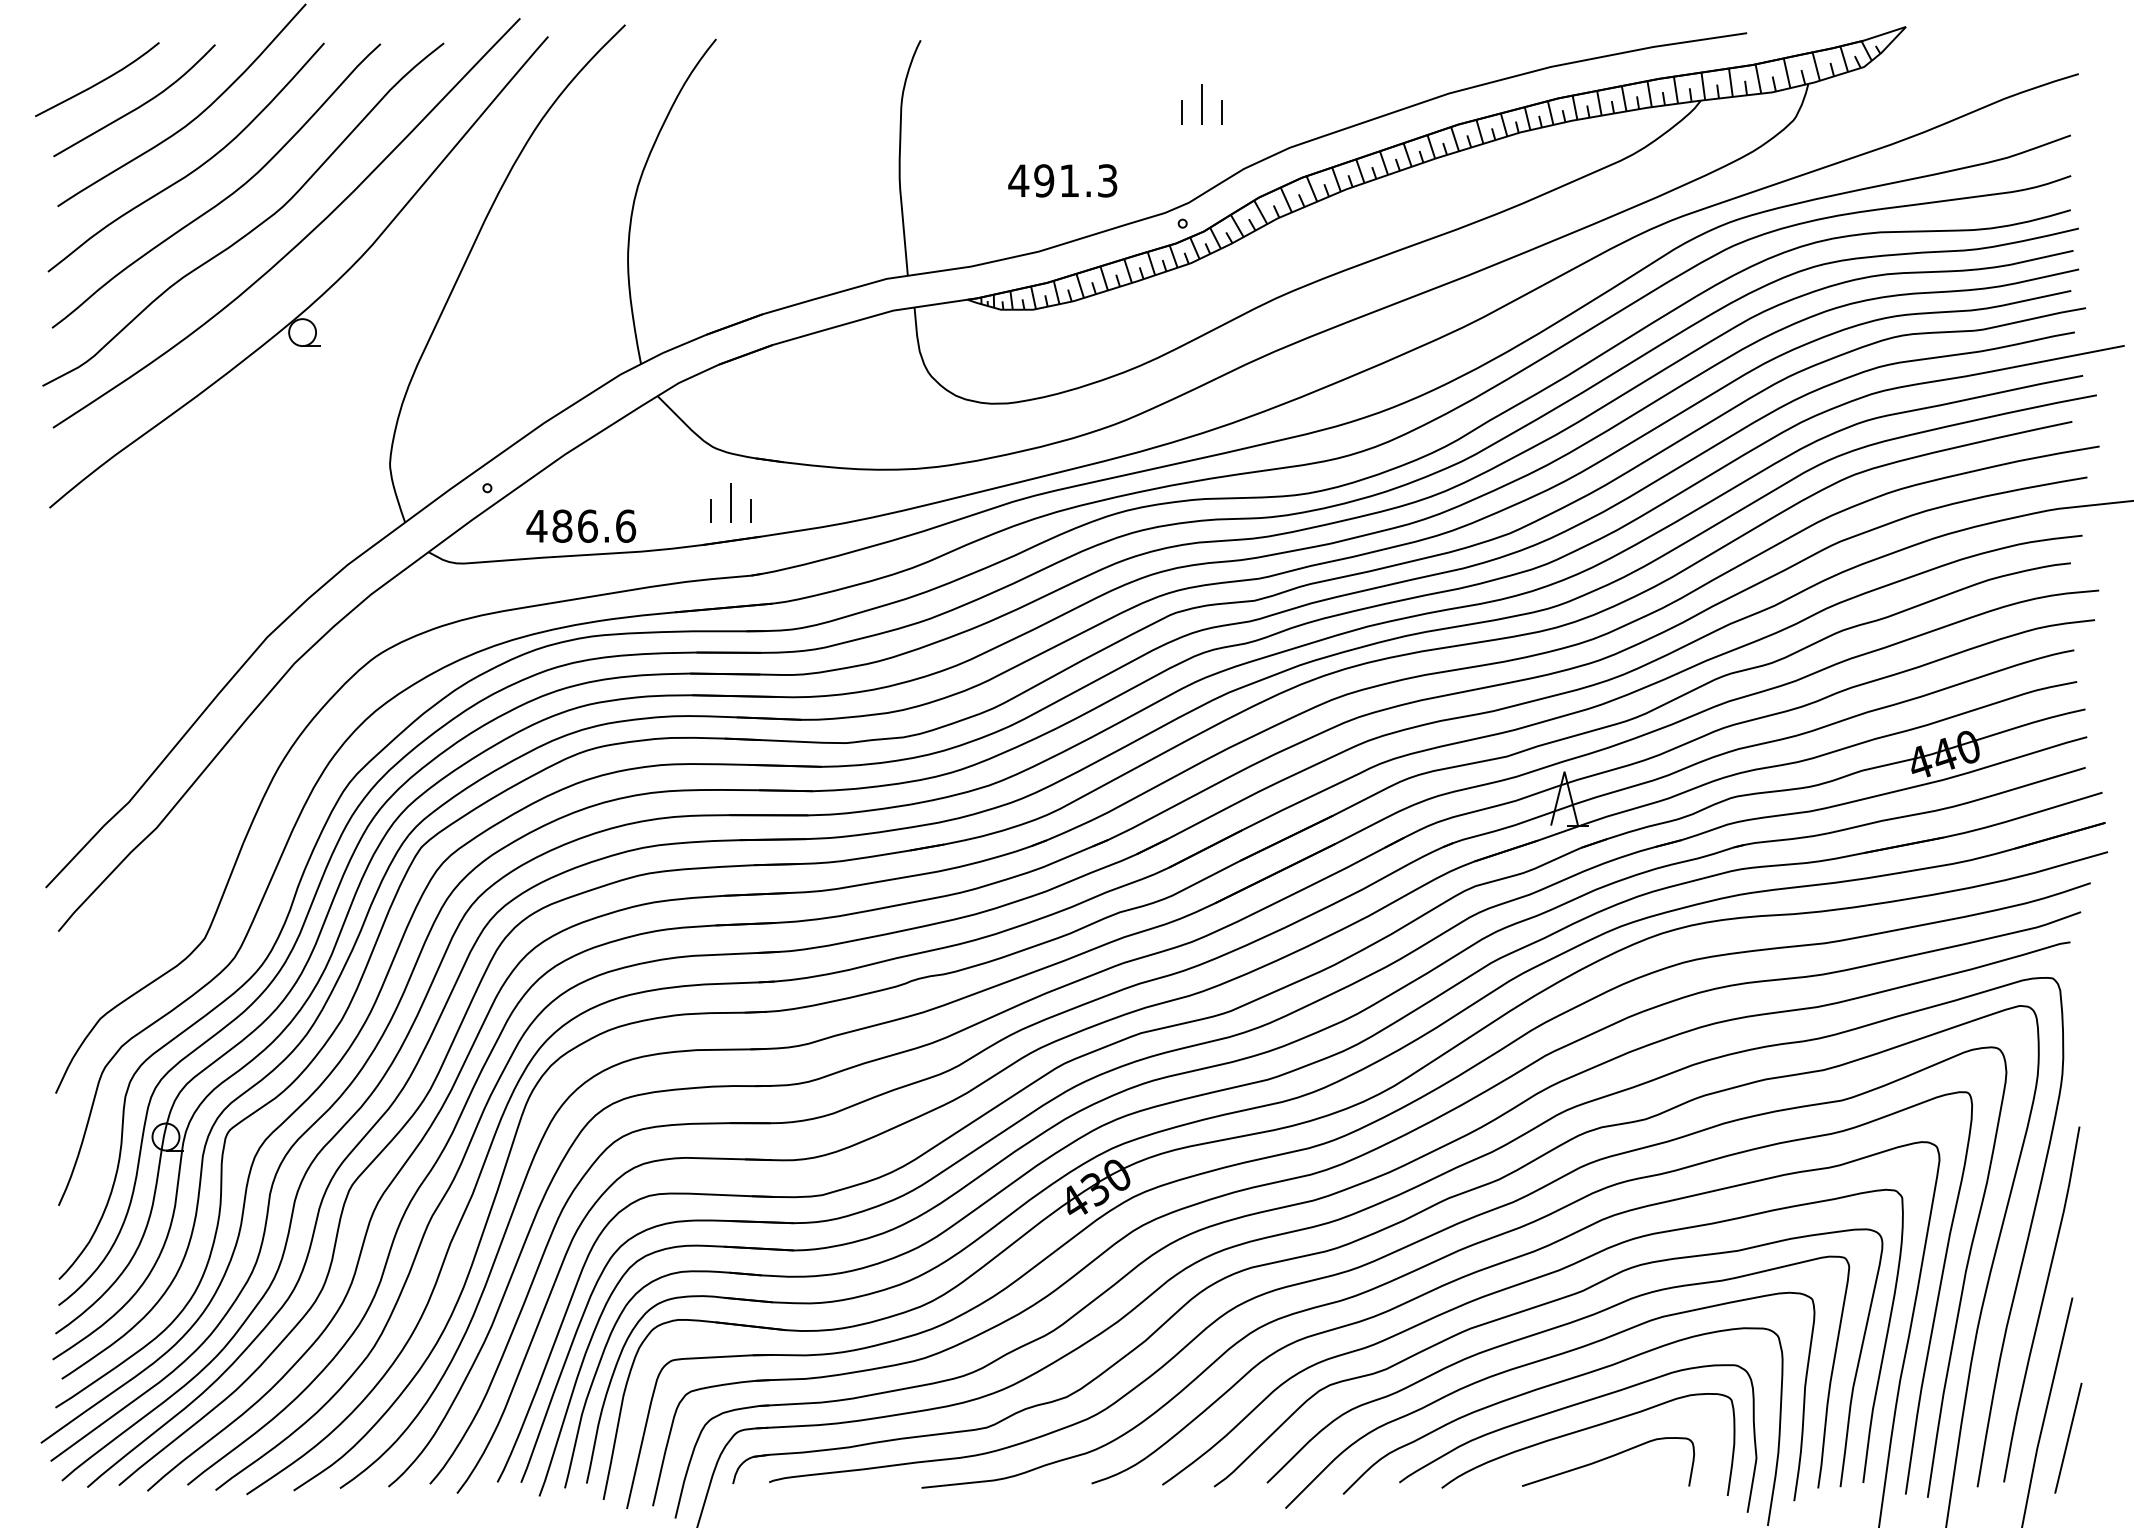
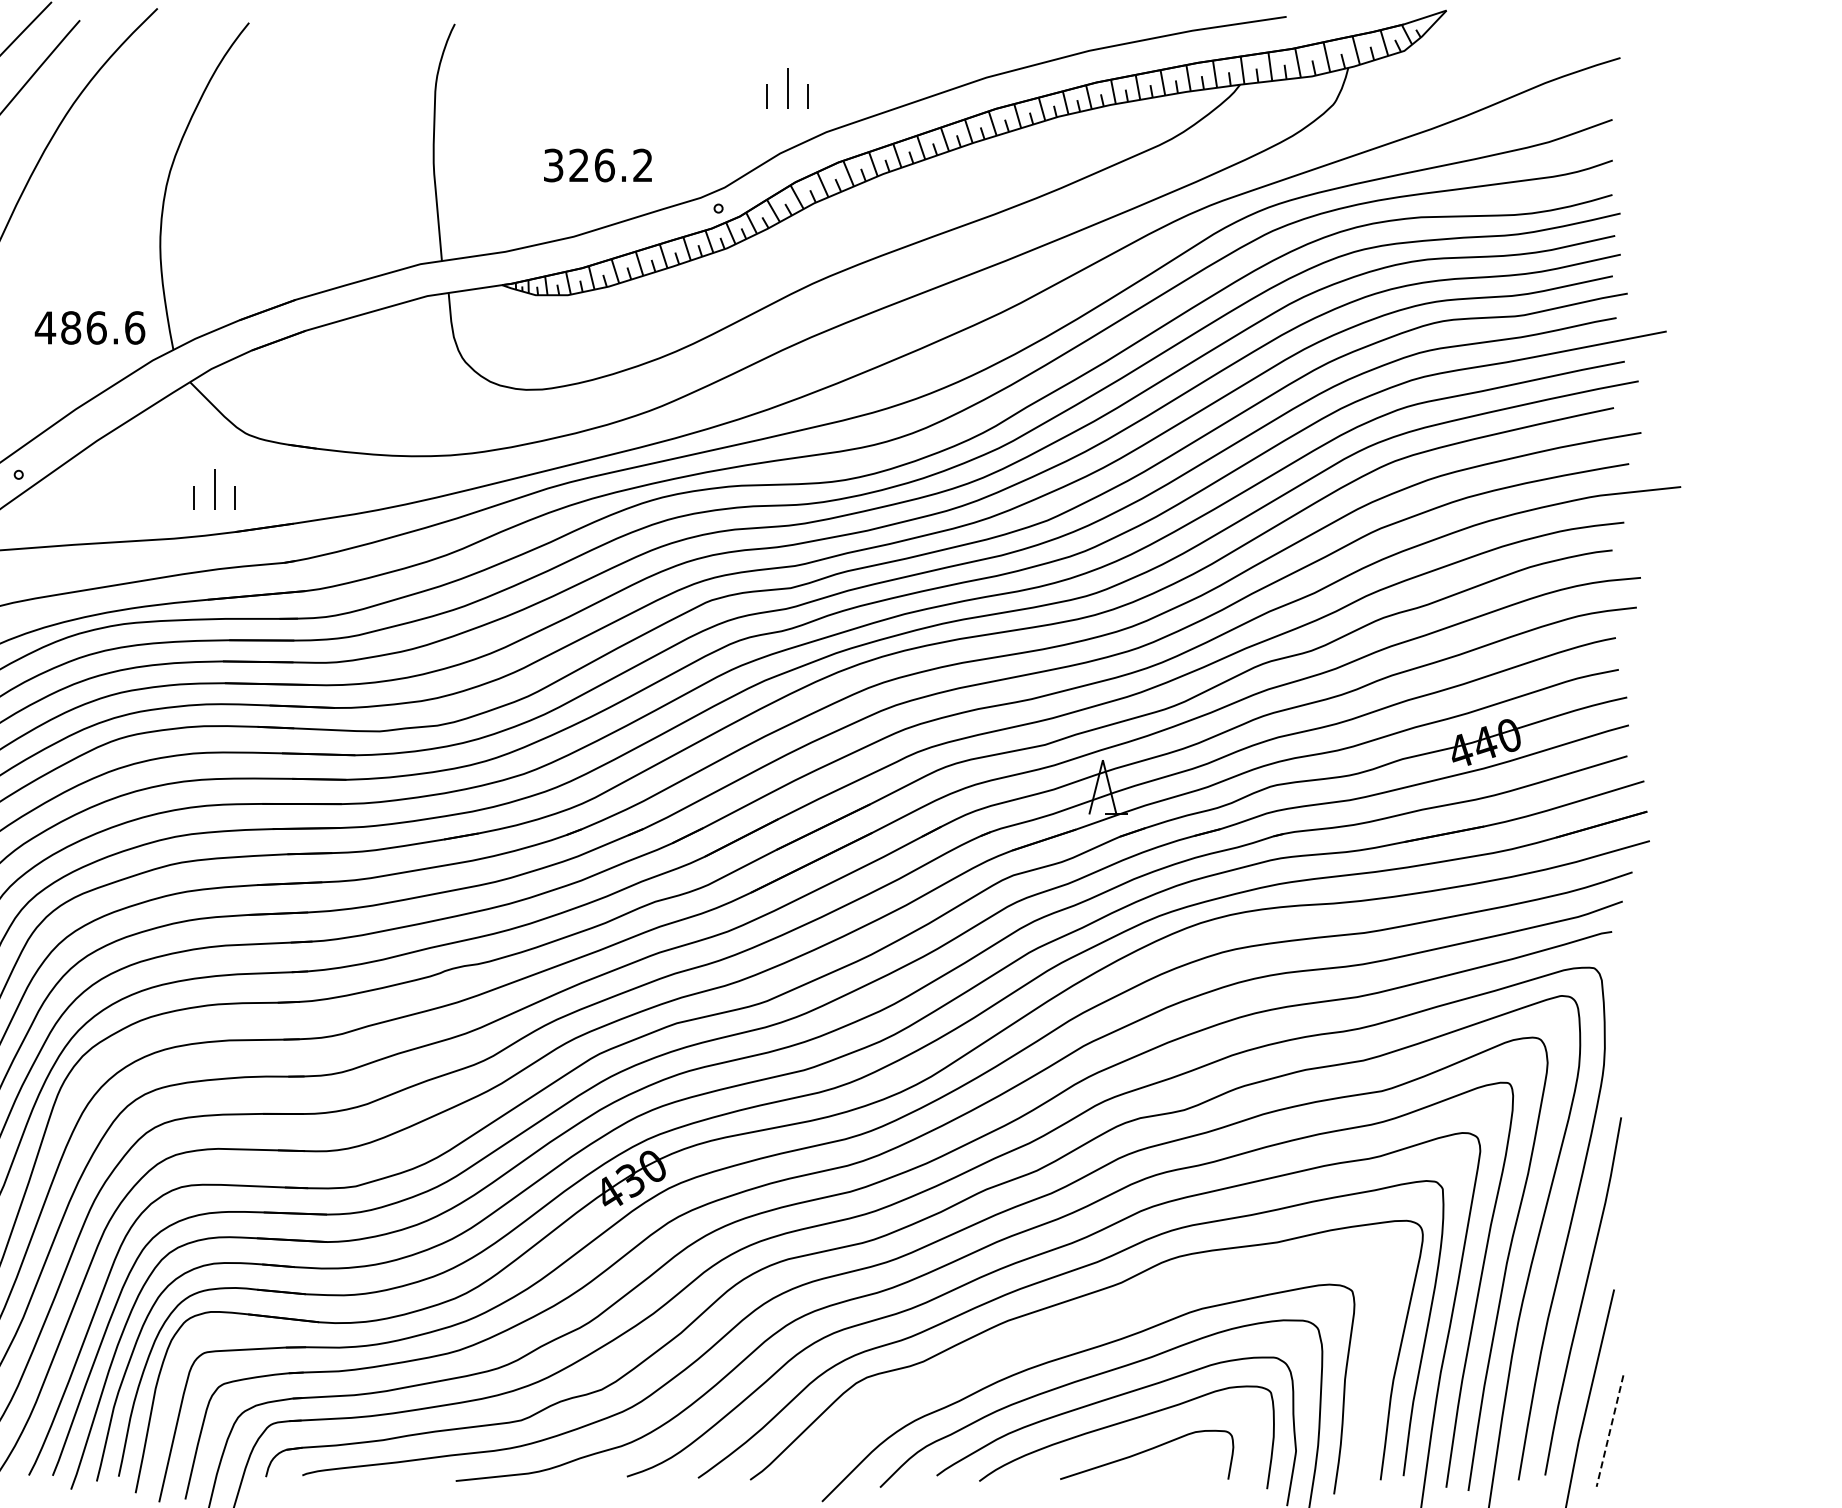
part: (1201, 104) -> (786, 88), moved
text: (1062, 180) -> (597, 165), 491.3 -> 326.2
part: (730, 502) -> (214, 489), moved
text: (581, 525) -> (90, 327), moved
curve: (1544, 1332) -> (1082, 1324), removed
line: (2068, 1438) -> (1610, 1431), solid -> dashed

